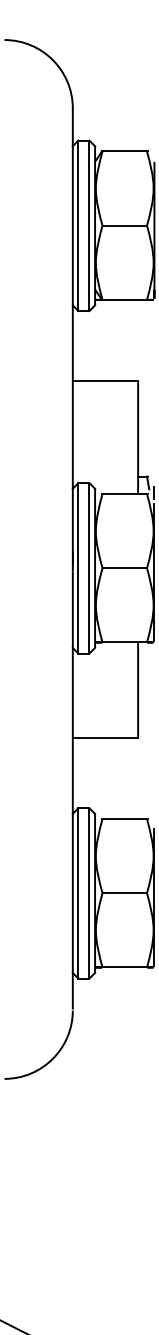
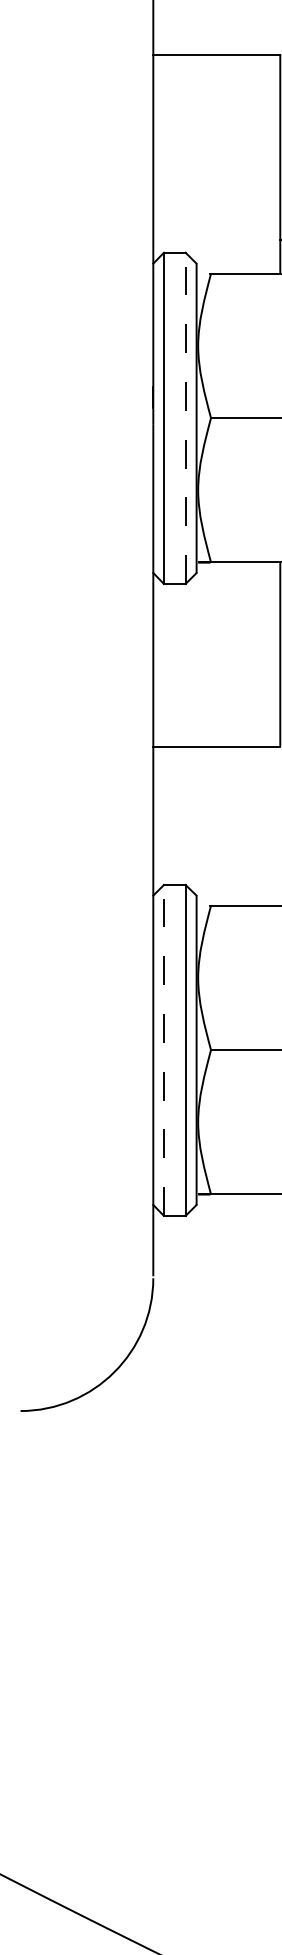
line: (89, 567) -> (185, 416), solid -> dashed
line: (78, 892) -> (164, 1048), solid -> dashed

